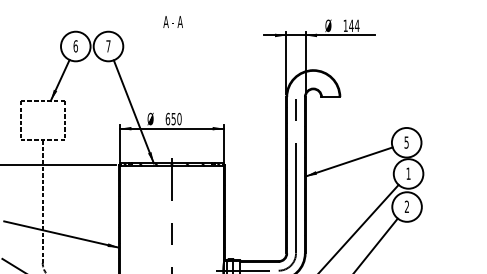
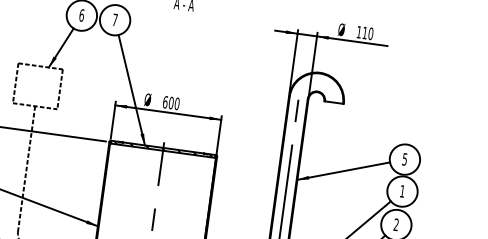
text: (354, 25) -> (368, 33), 144 -> 110
text: (173, 118) -> (171, 102), 650 -> 600

